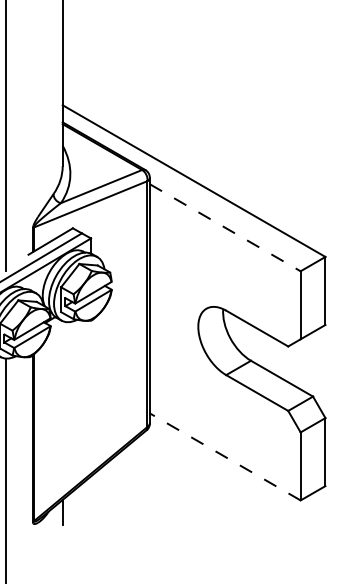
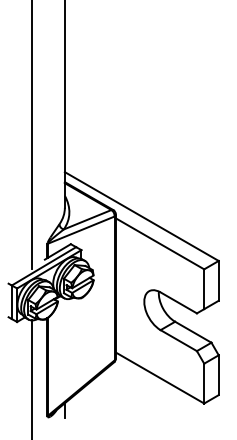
line: (225, 227) -> (160, 243), dashed -> solid
line: (225, 457) -> (160, 378), dashed -> solid

